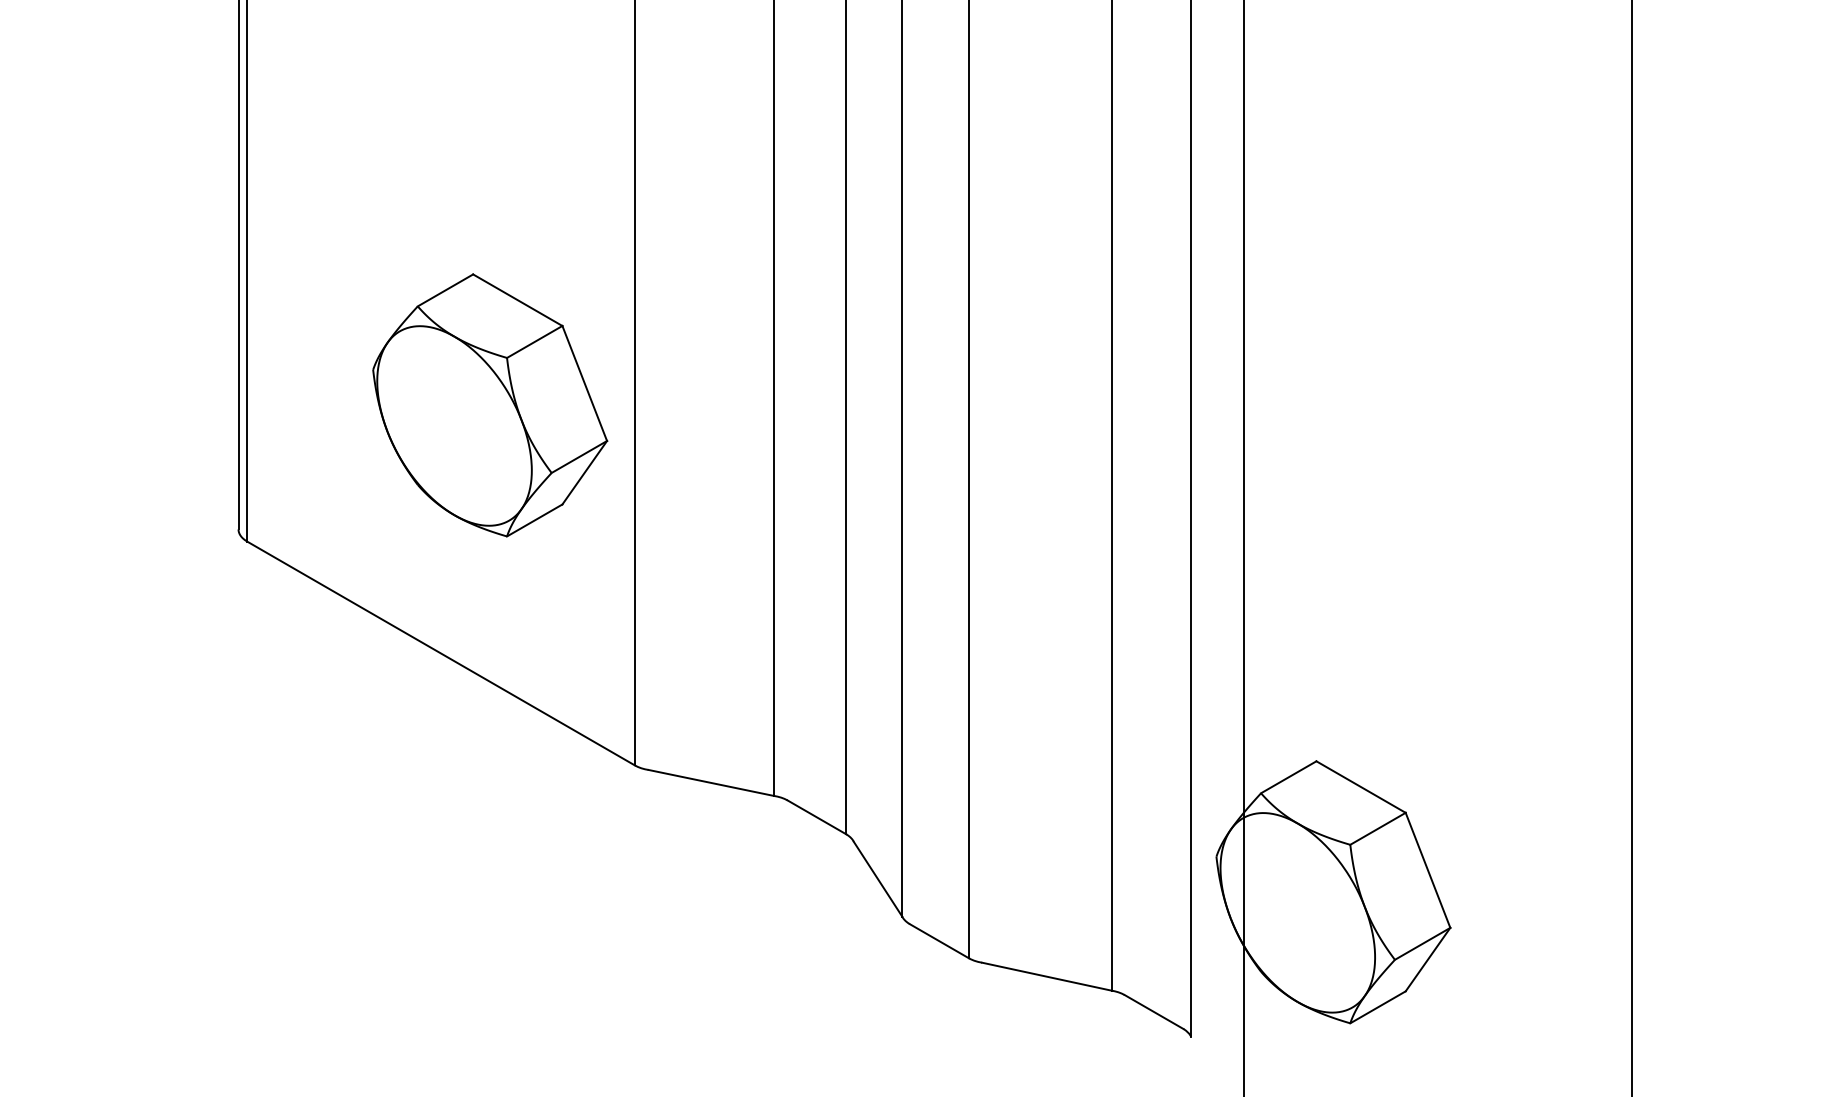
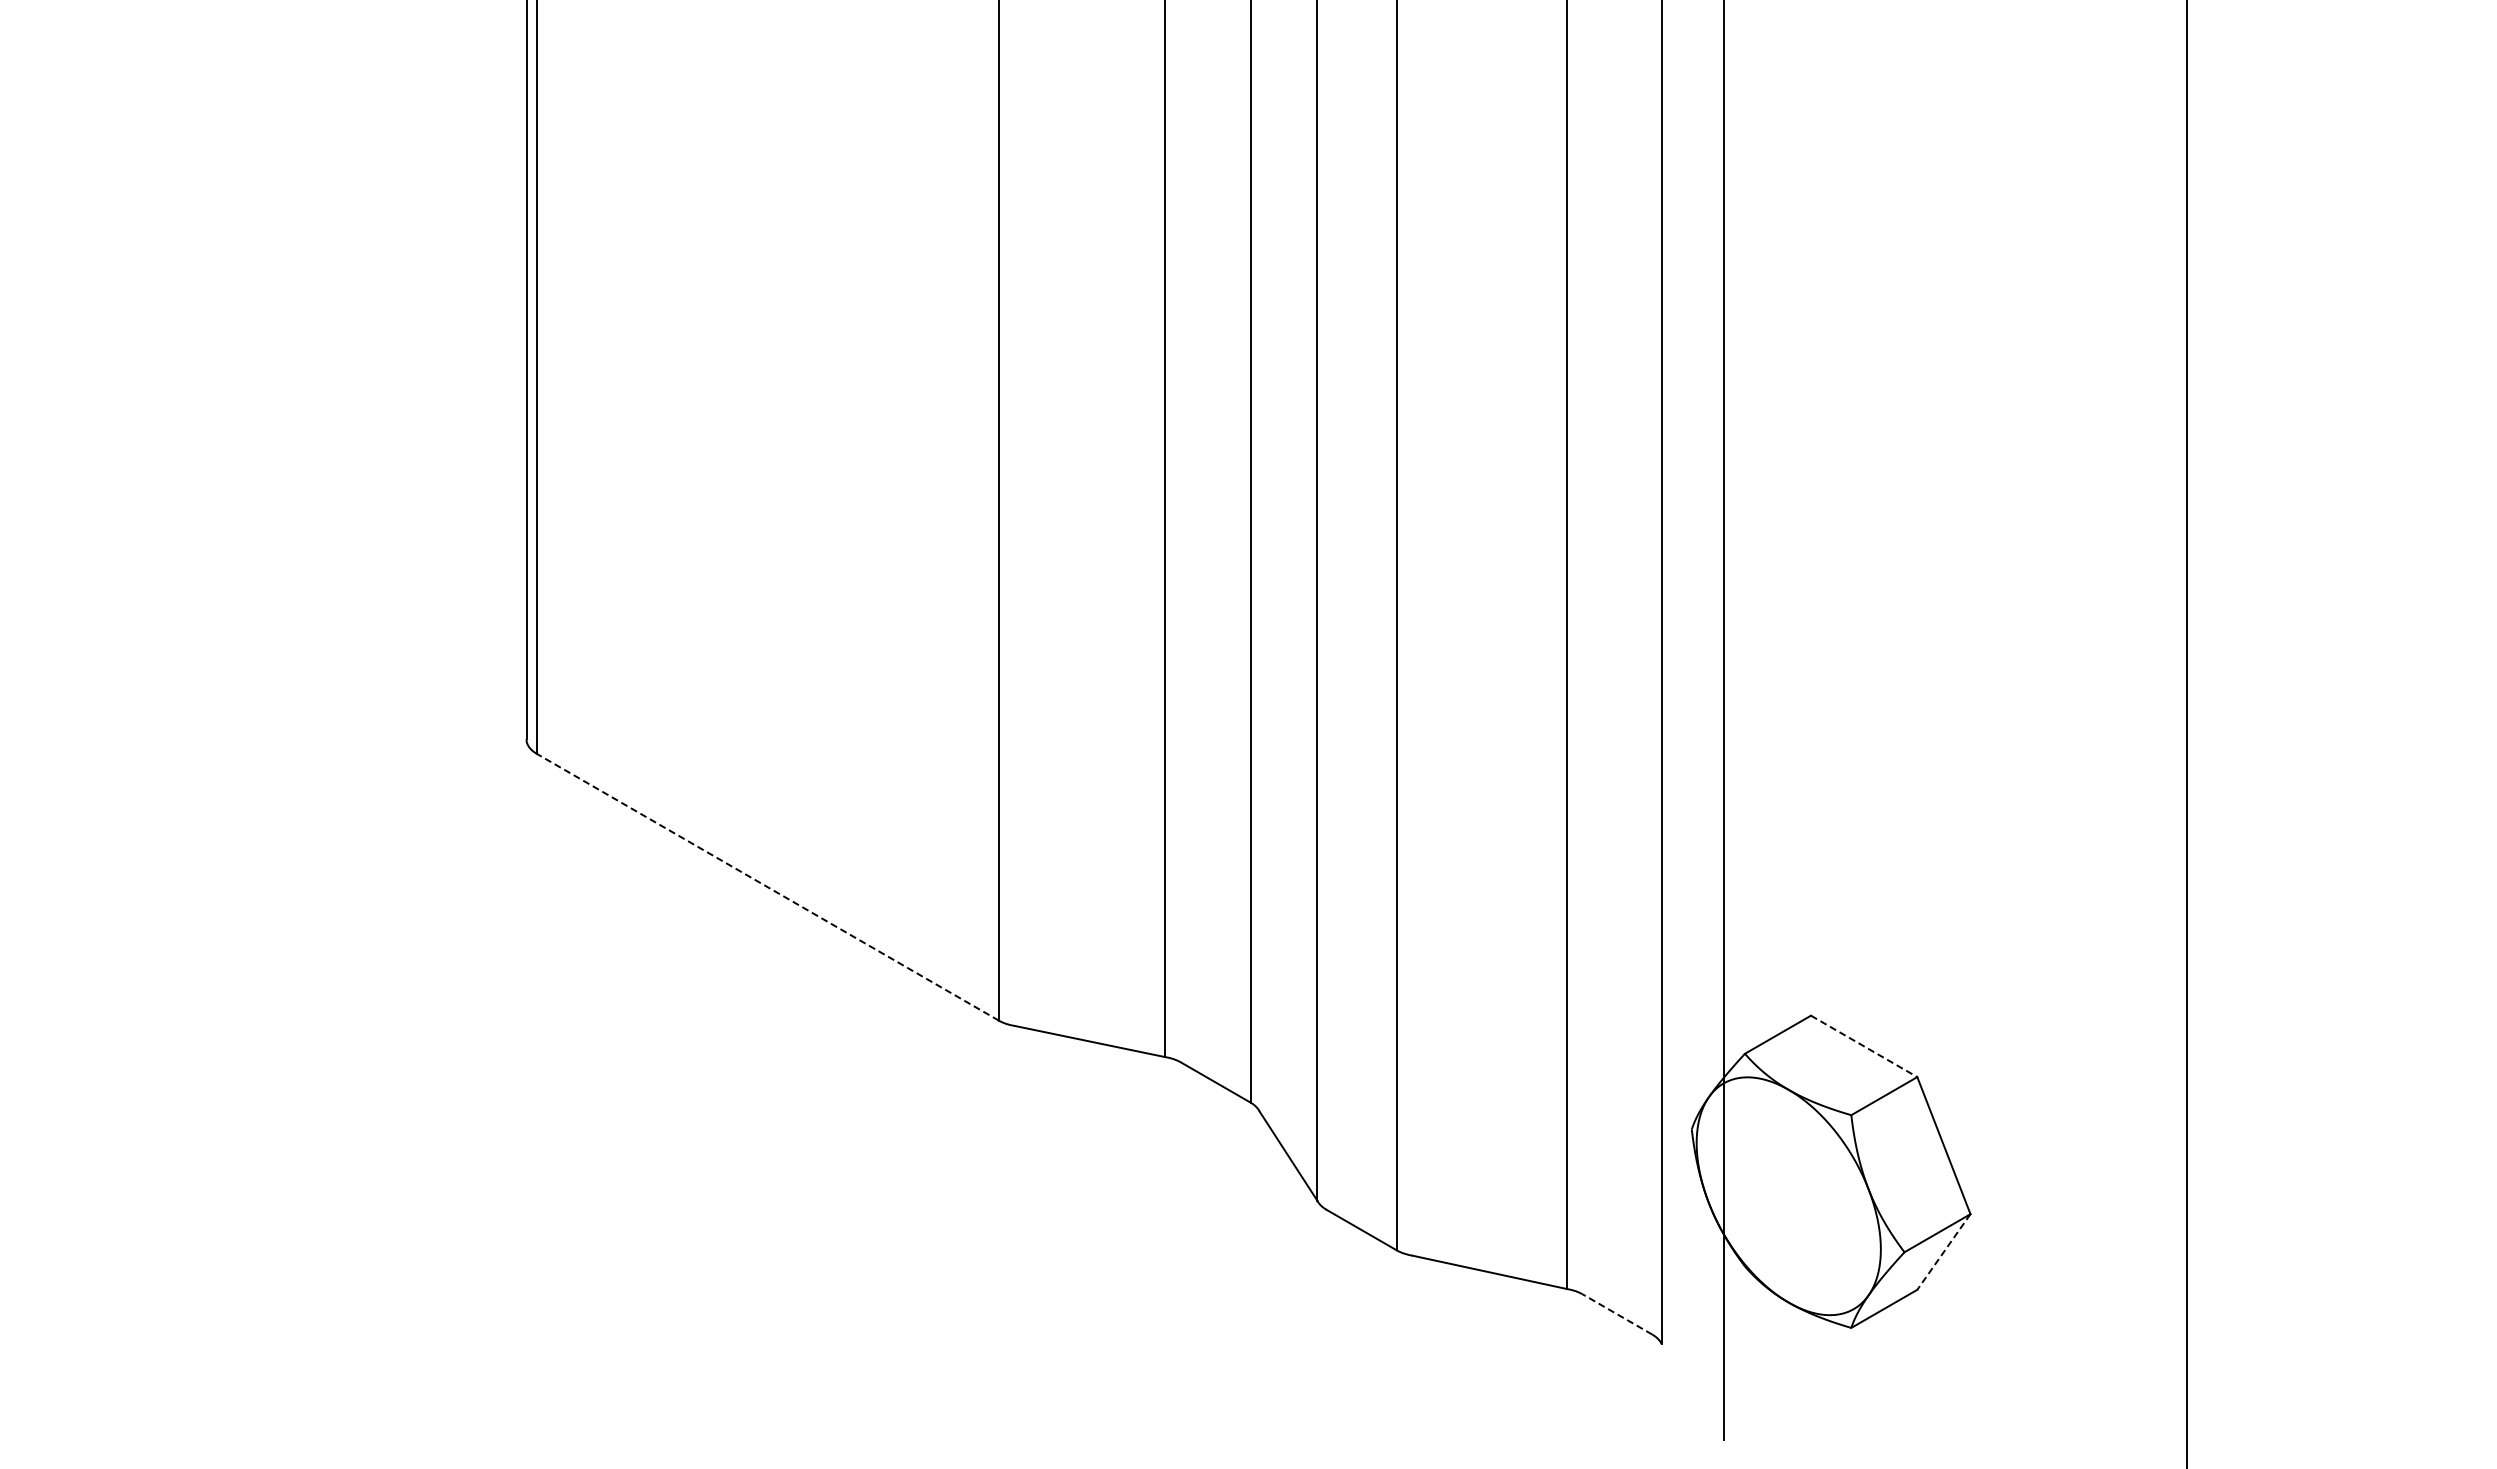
part: (490, 405) -> (826, 591), removed
line: (440, 653) -> (767, 887), solid -> dashed
line: (1361, 787) -> (1864, 1046), solid -> dashed
line: (1427, 960) -> (1943, 1252), solid -> dashed
line: (1153, 1012) -> (1616, 1314), solid -> dashed

